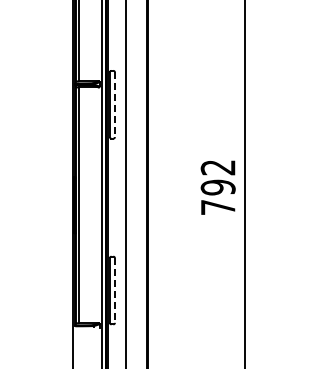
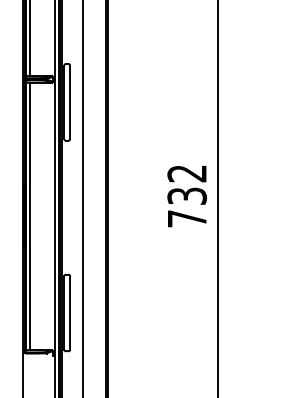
line: (114, 105) -> (69, 103), dashed -> solid
text: (217, 187) -> (186, 196), 792 -> 732
line: (114, 291) -> (69, 314), dashed -> solid

